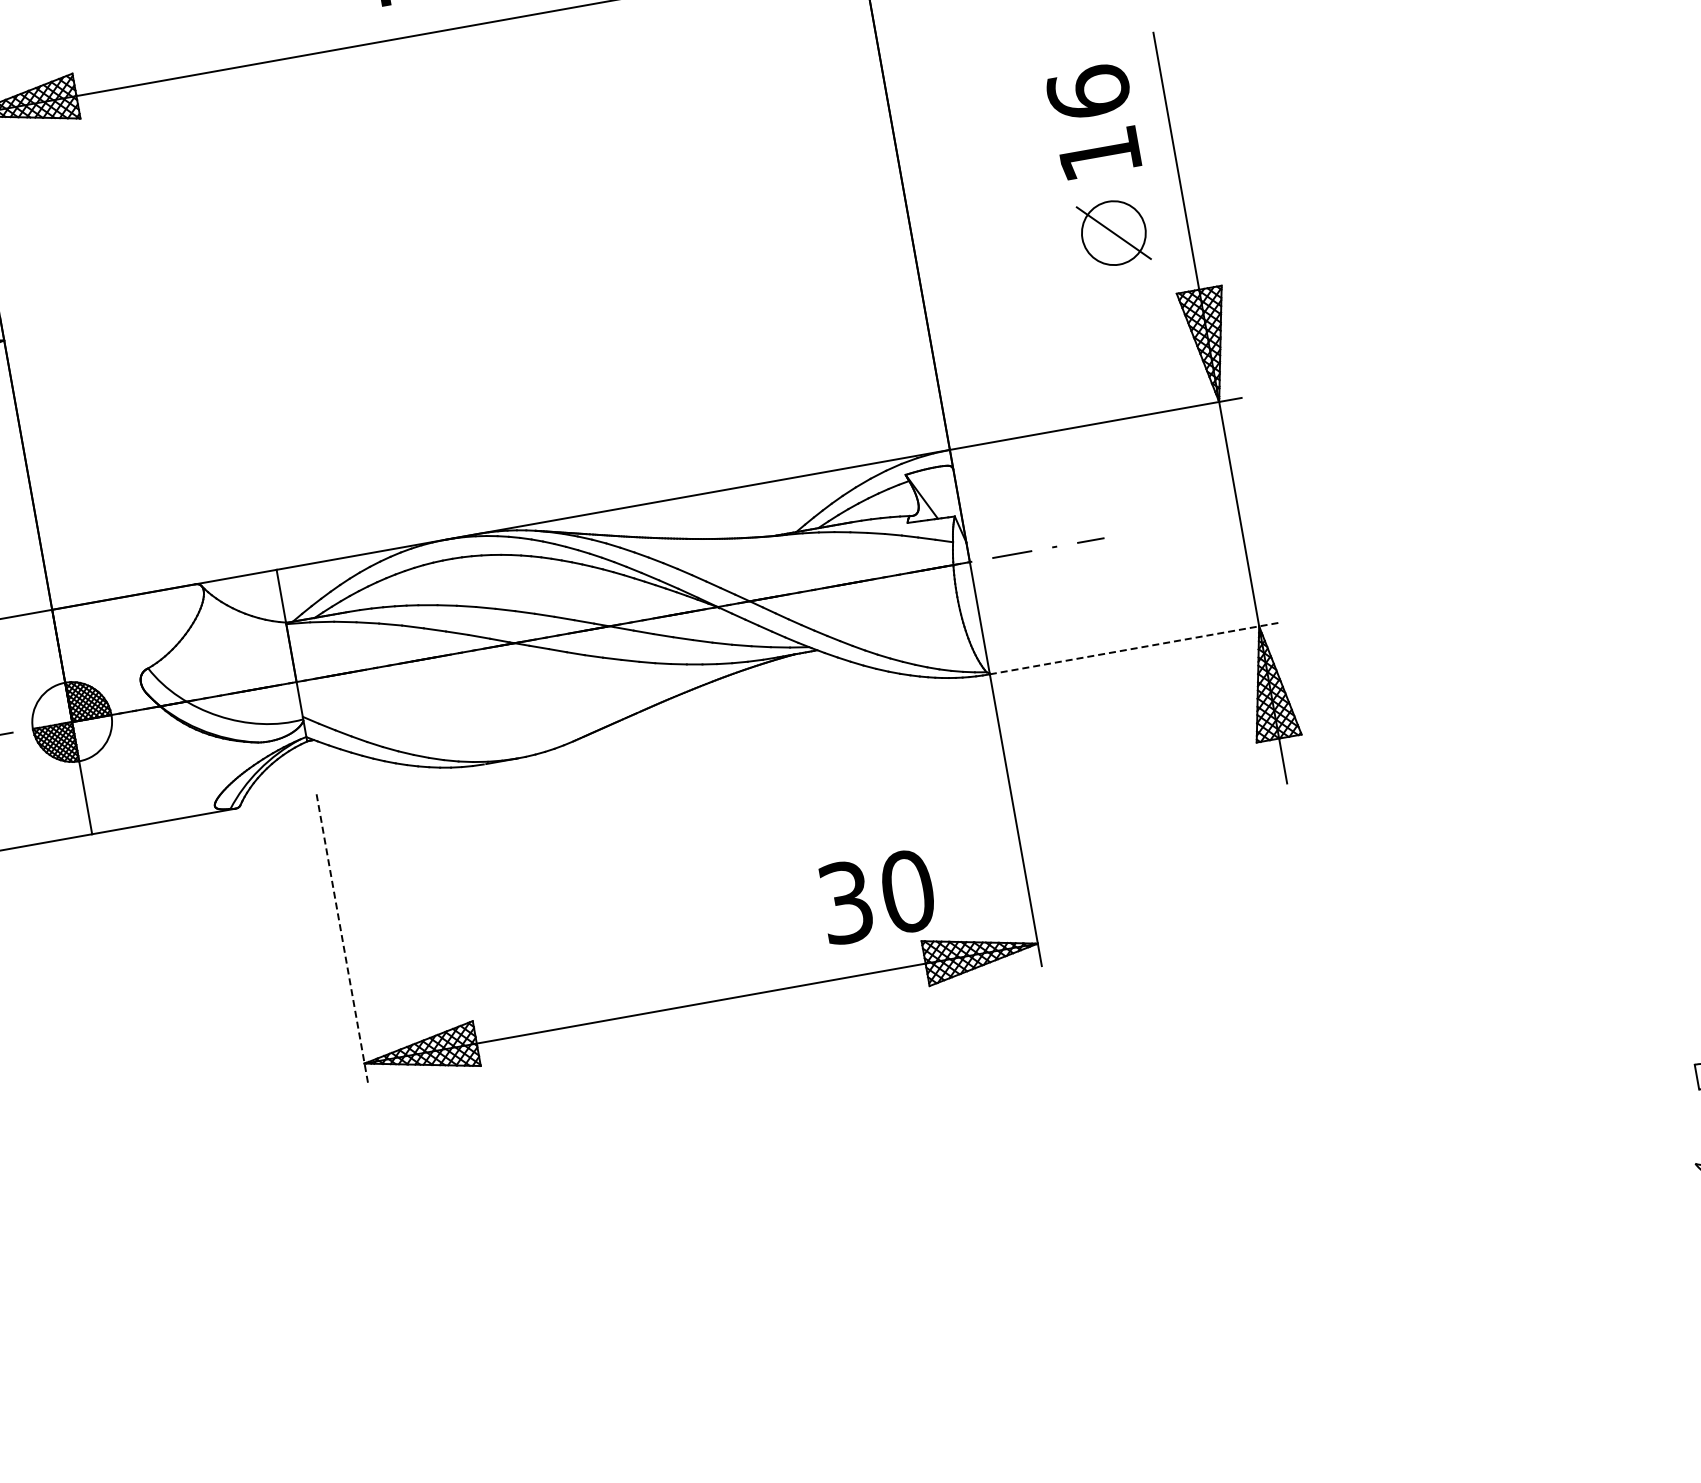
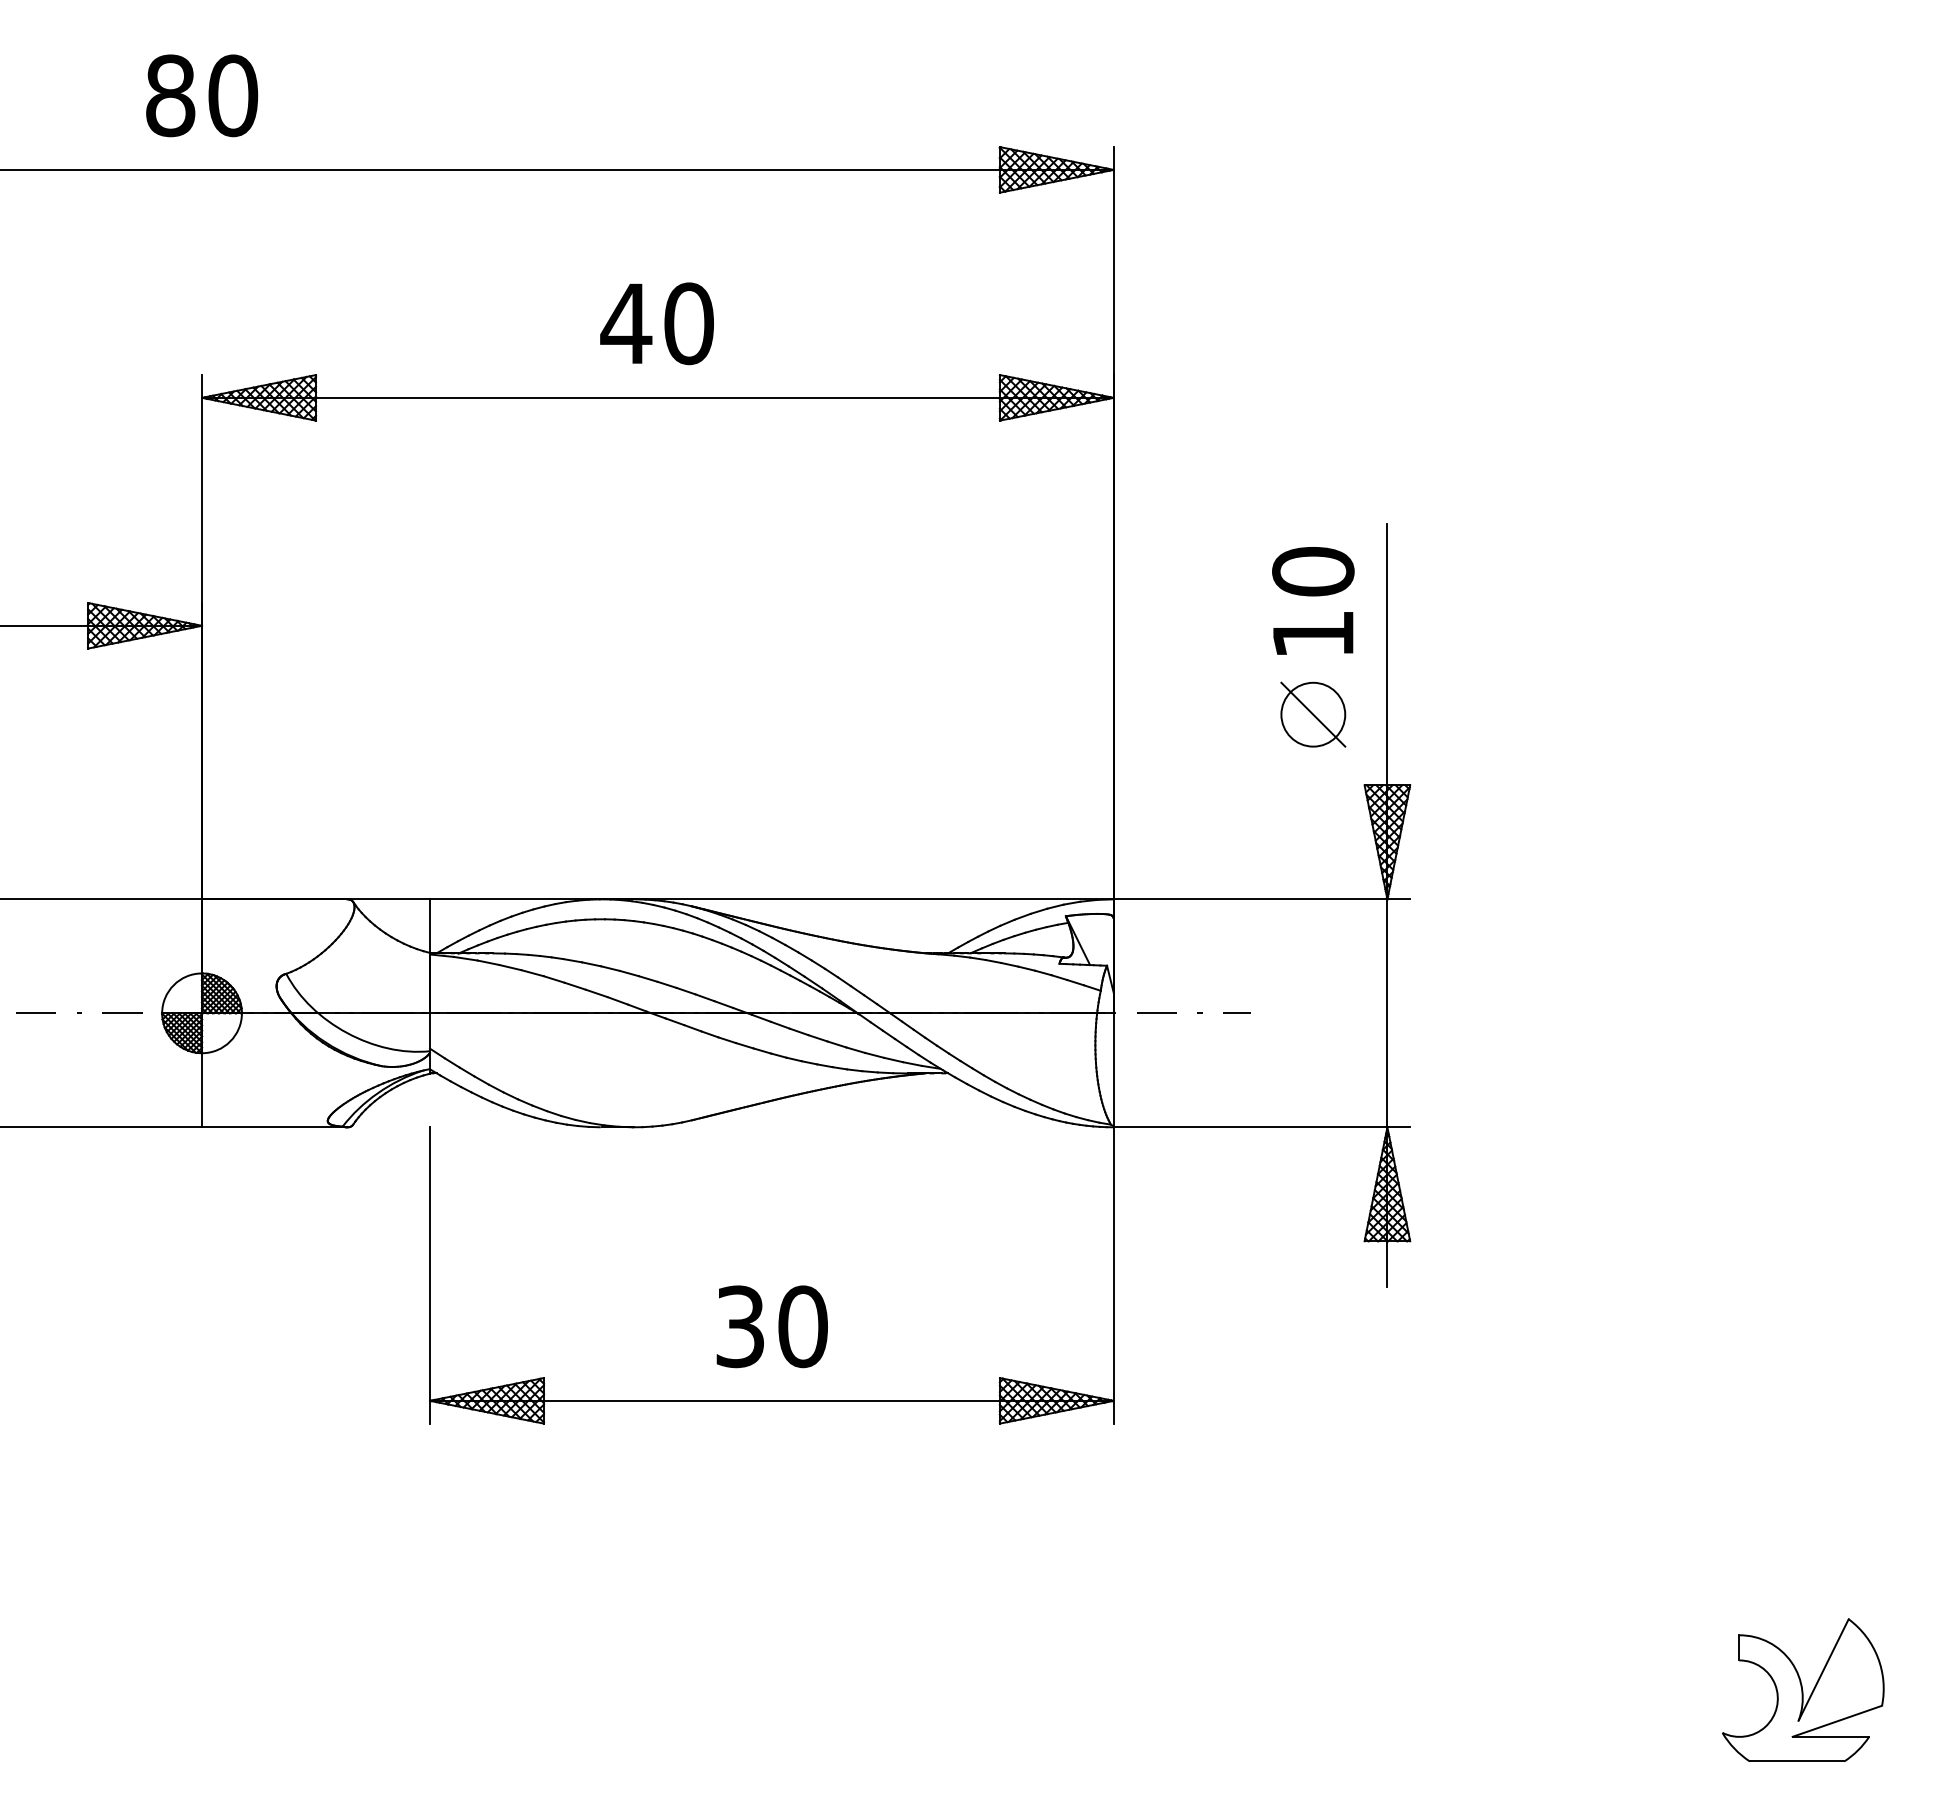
text: (1088, 92) -> (1313, 571), 16 -> 10
line: (1136, 648) -> (1262, 1127), dashed -> solid
text: (876, 896) -> (771, 1326), moved
line: (343, 940) -> (430, 1275), dashed -> solid

